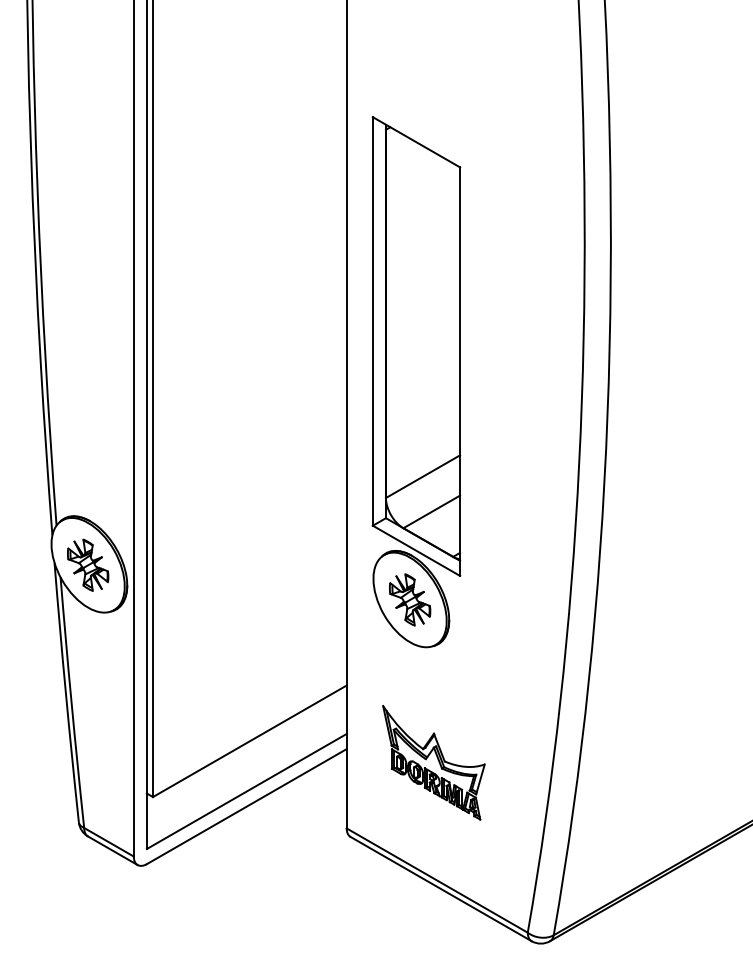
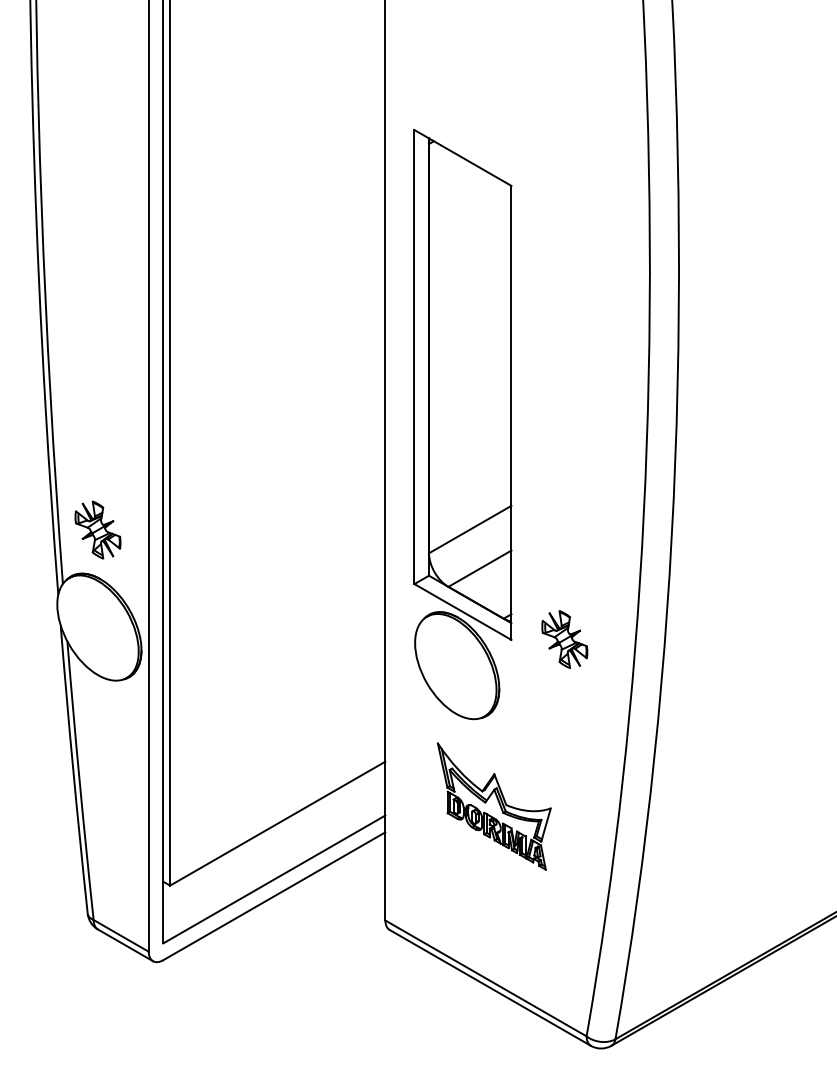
part: (87, 564) -> (97, 529), moved
part: (409, 599) -> (564, 639), moved
part: (434, 762) -> (494, 806), moved

